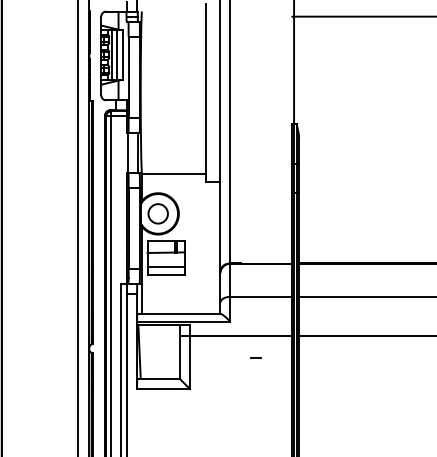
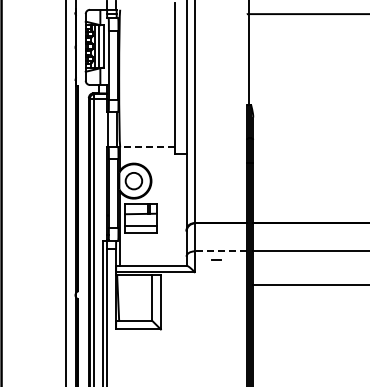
line: (173, 174) -> (146, 147), solid -> dashed
line: (260, 297) -> (220, 251), solid -> dashed
line: (235, 335) -> (199, 284), removed
line: (255, 357) -> (216, 259), moved

